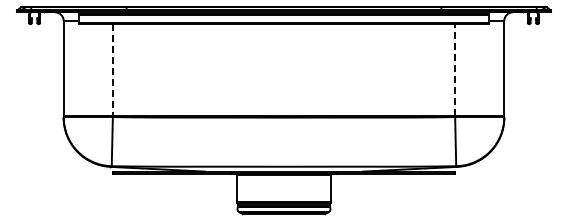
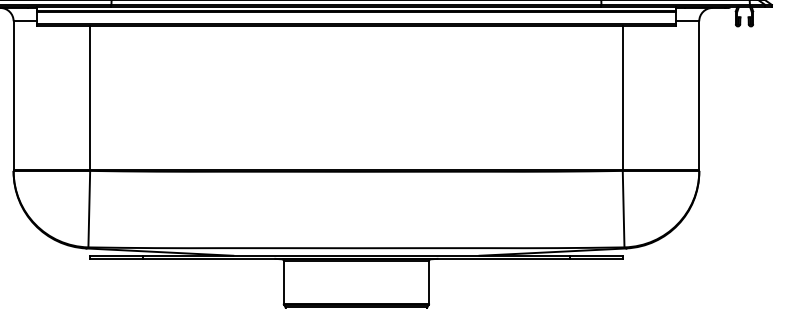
line: (455, 69) -> (623, 96), dashed -> solid
line: (112, 70) -> (89, 98), dashed -> solid

